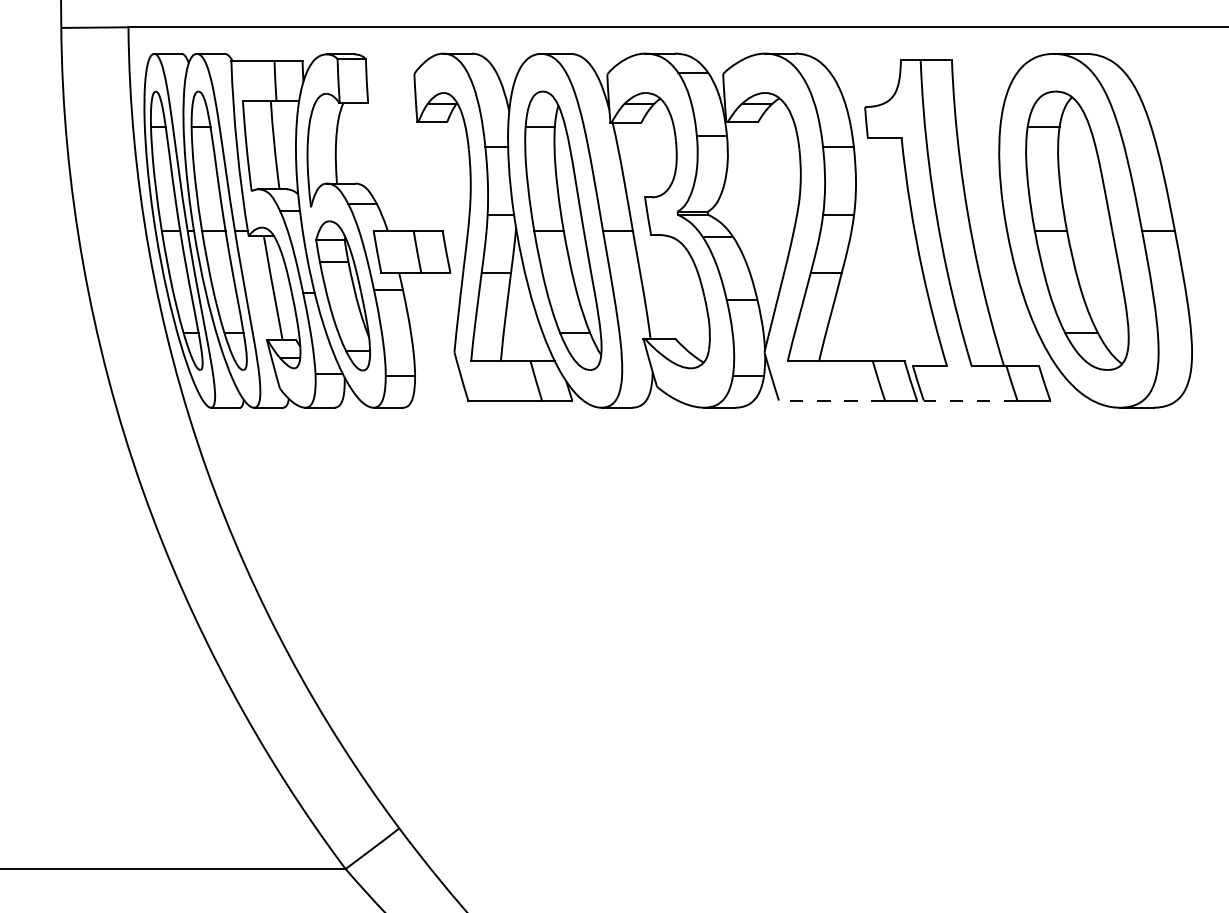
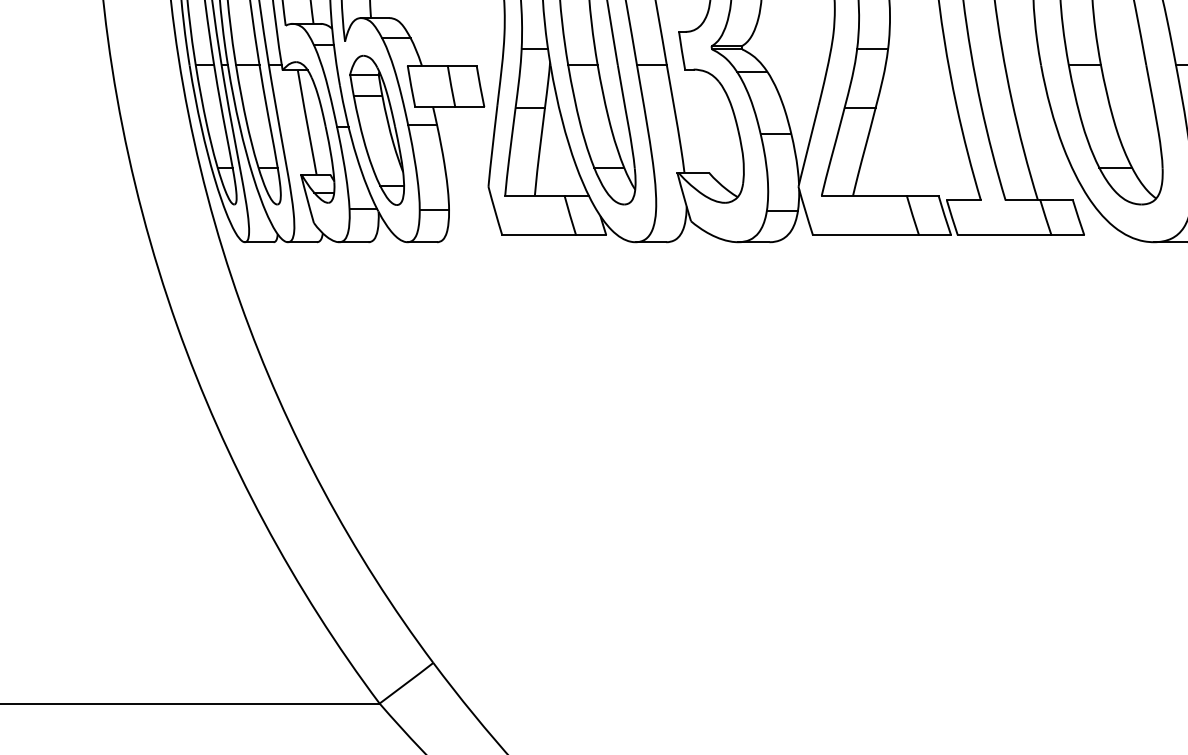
line: (831, 400) -> (865, 235), dashed -> solid
line: (970, 400) -> (1004, 235), dashed -> solid

